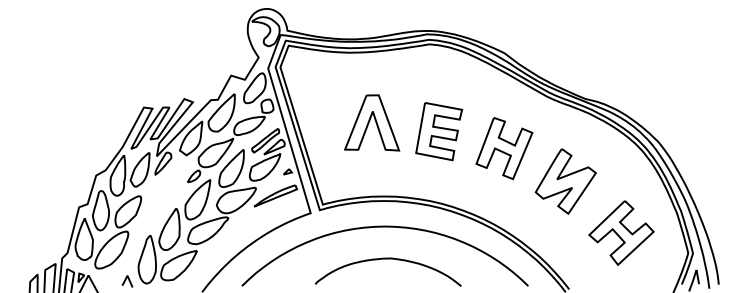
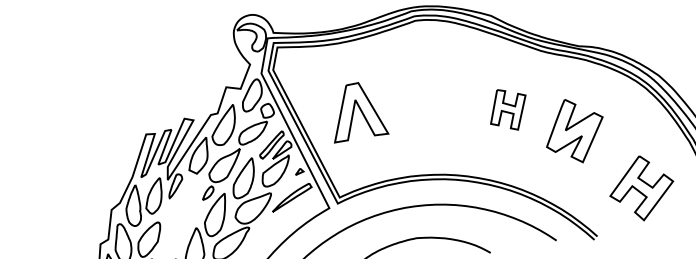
part: (372, 122) -> (357, 110), moved
part: (439, 131) -> (441, 104), removed
part: (504, 148) -> (508, 109), size x0.7
part: (621, 232) -> (641, 187), moved

